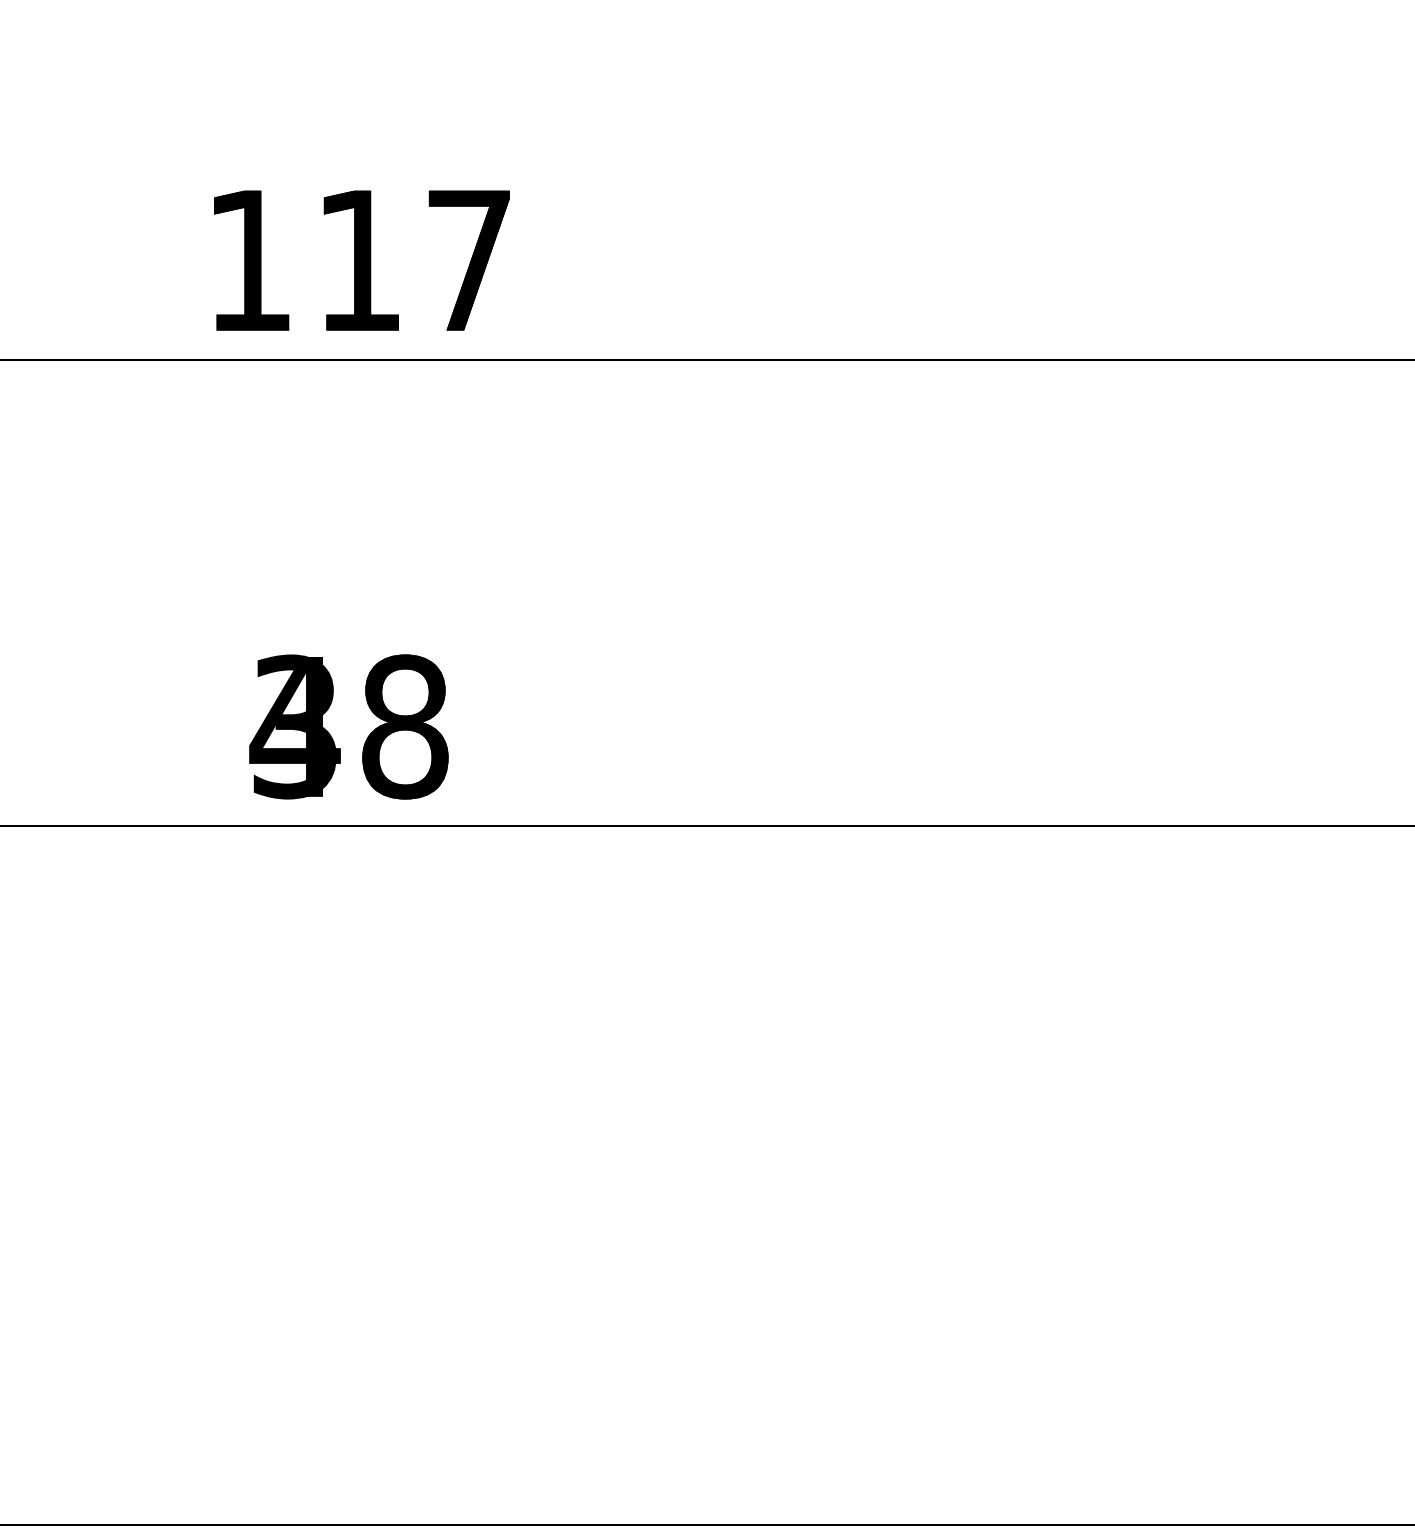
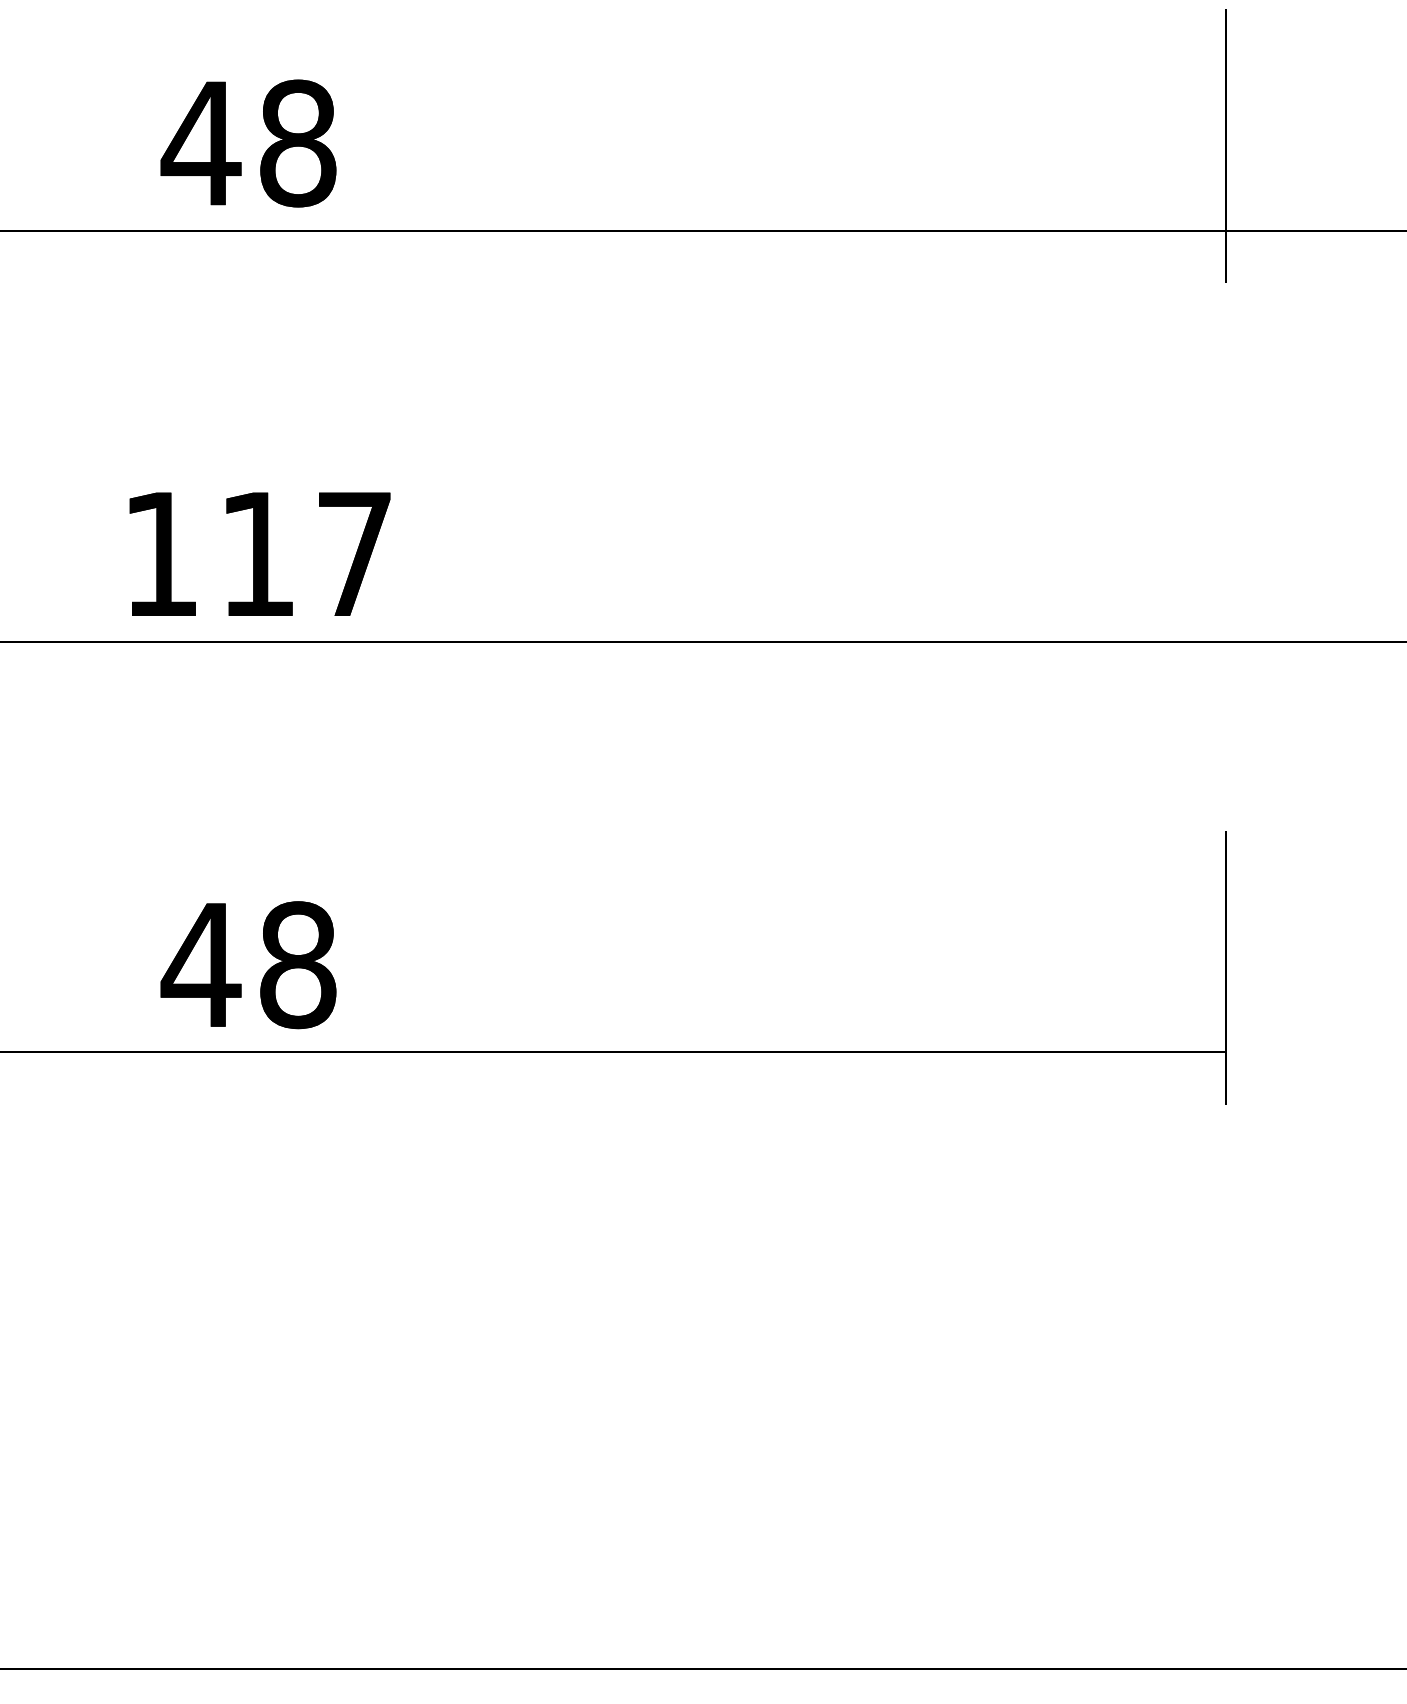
text: (294, 727) -> (200, 965), 38 -> 48

